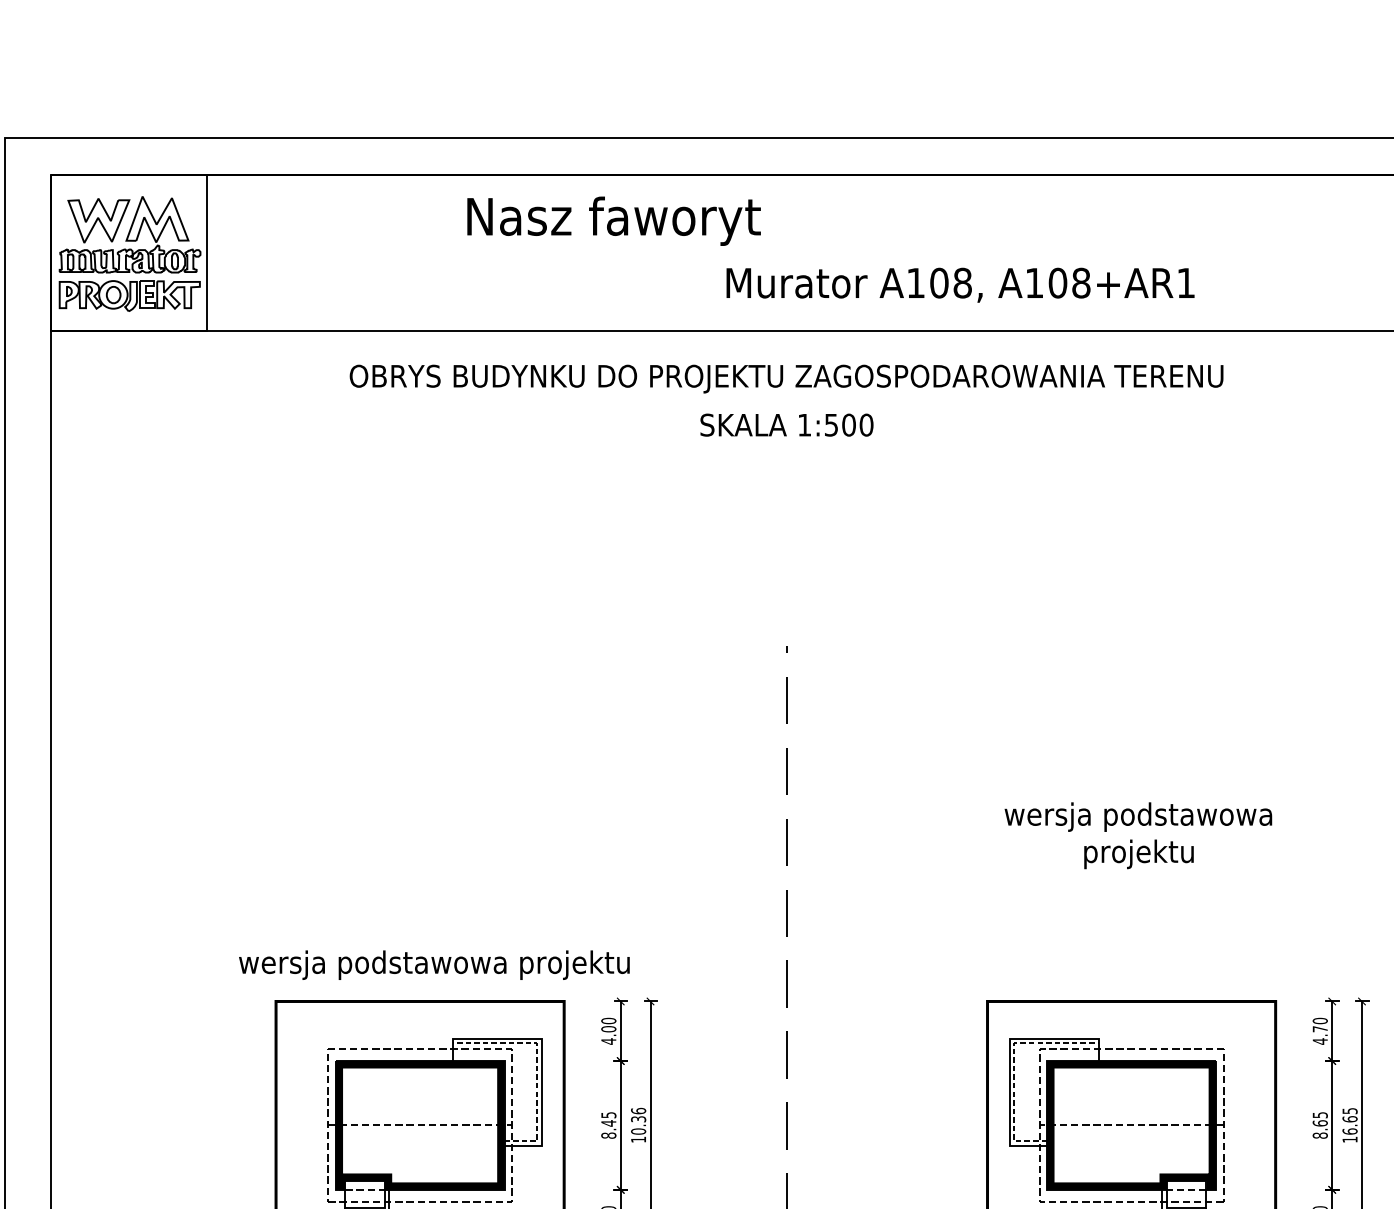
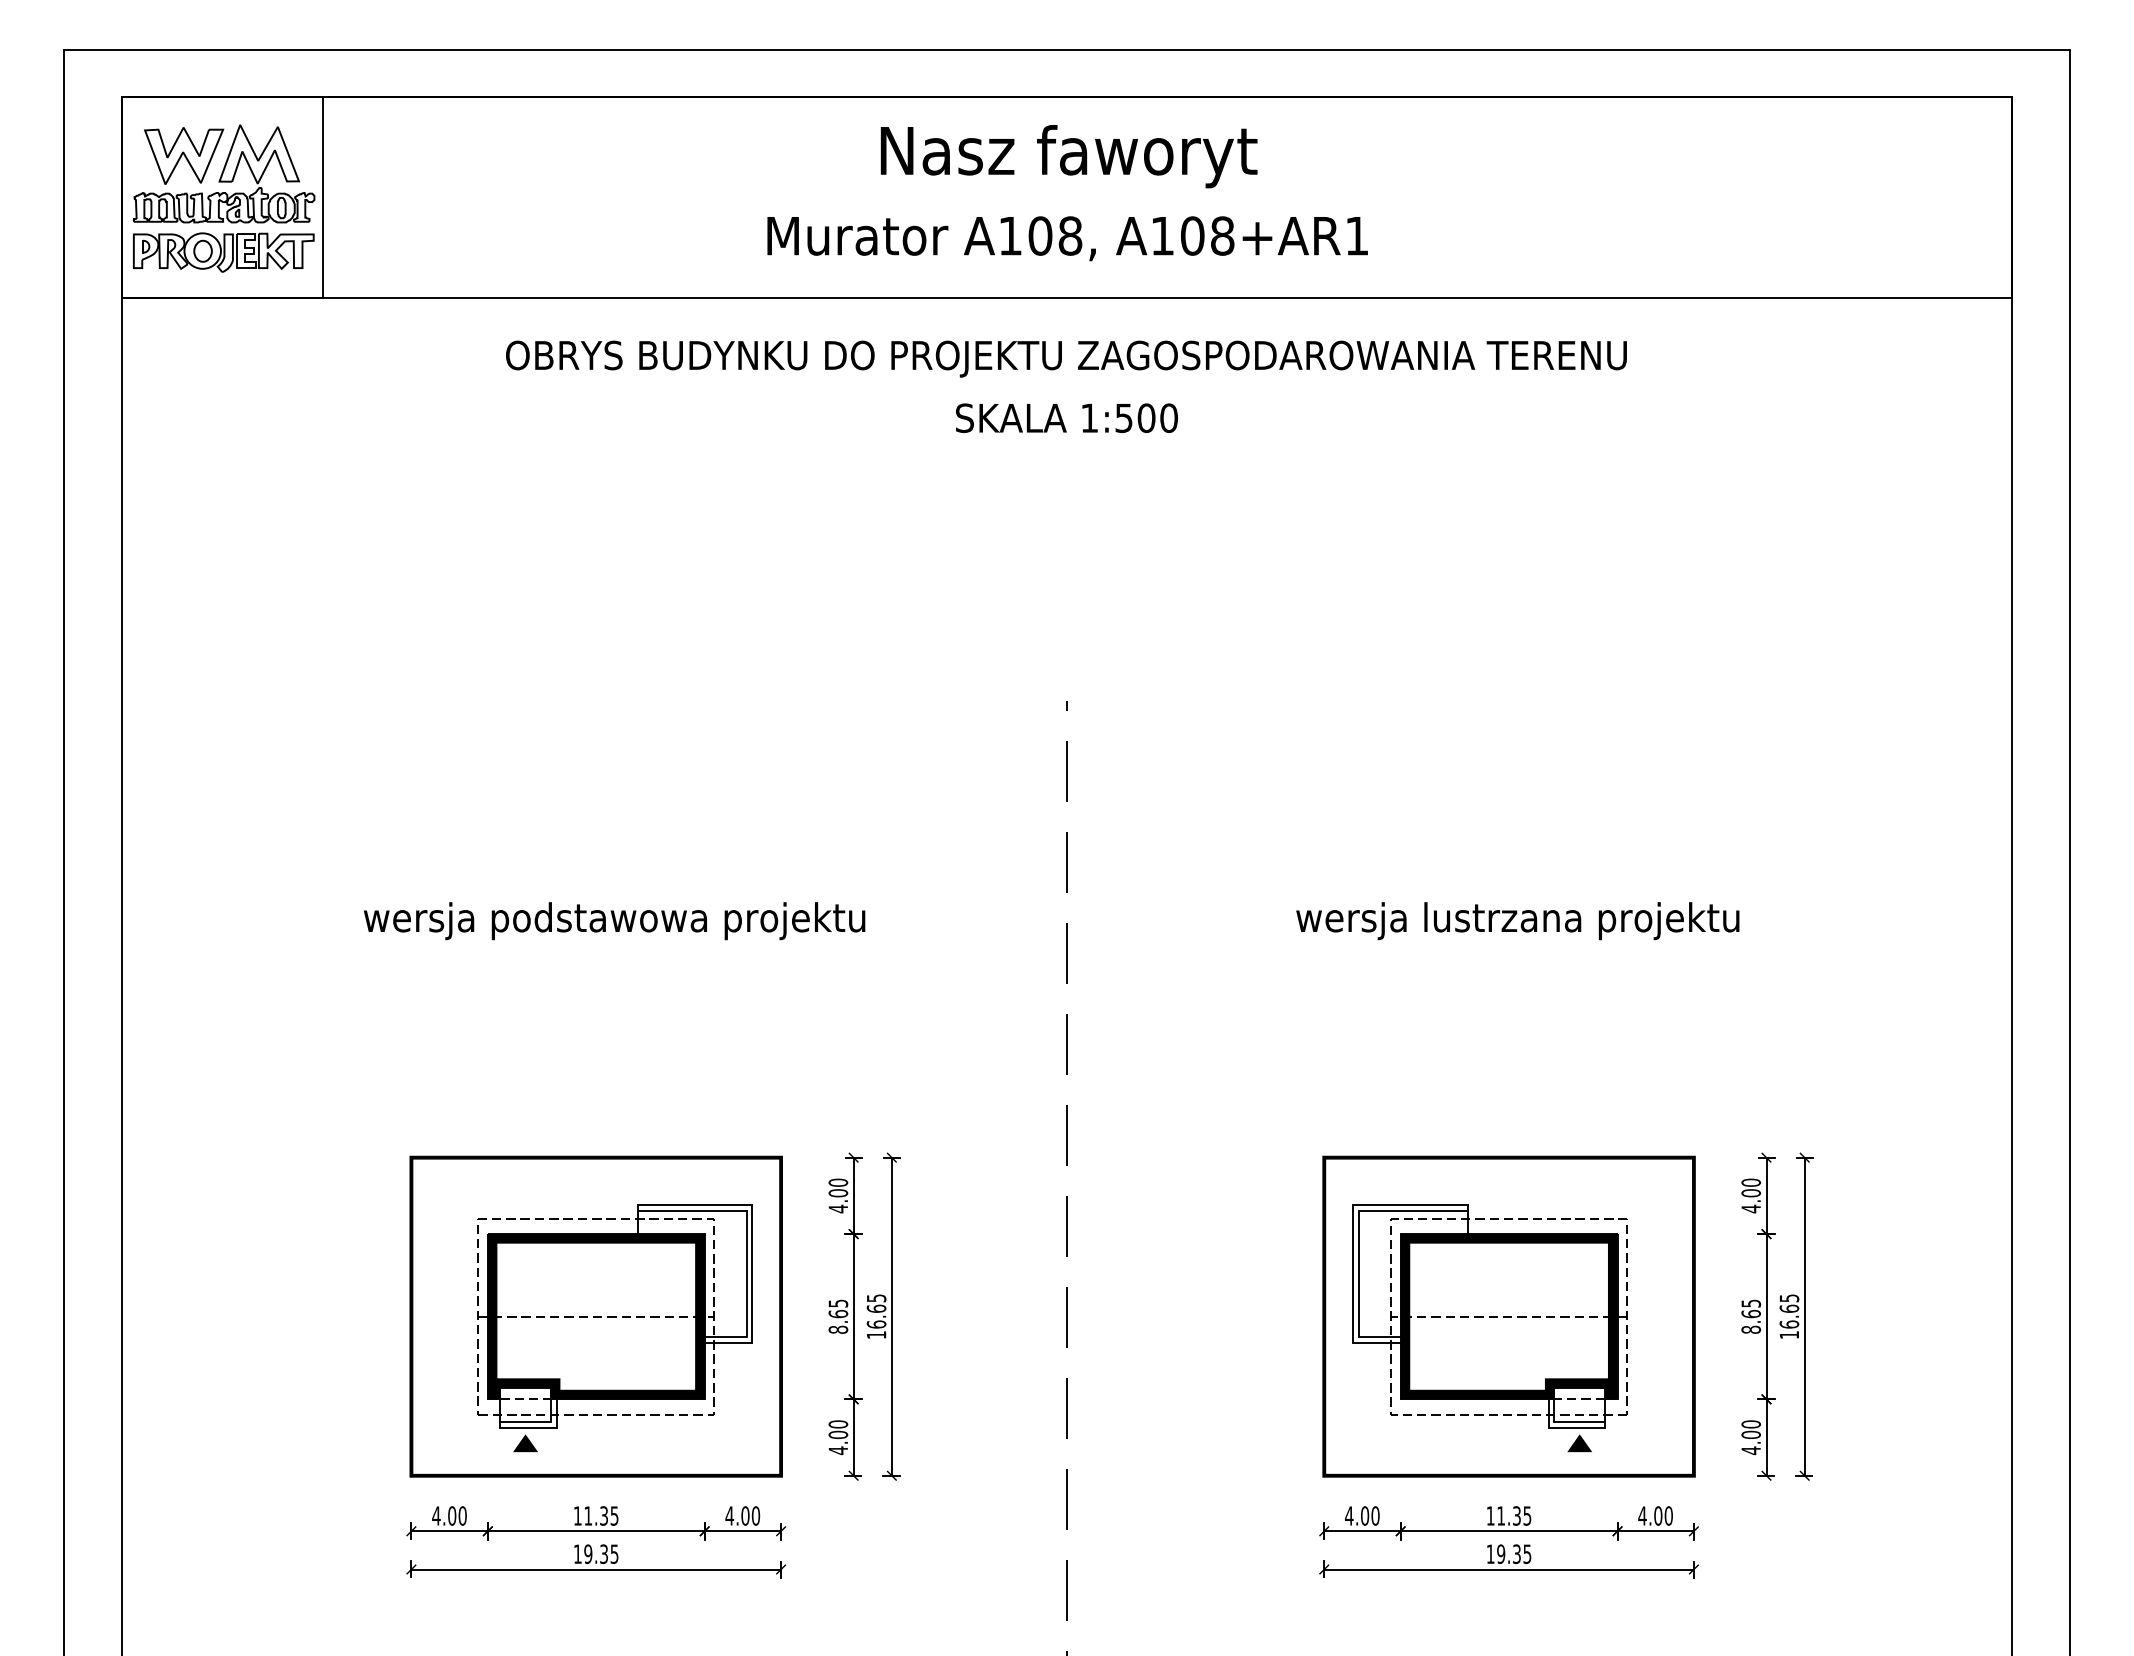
text: (613, 221) -> (1068, 156), moved
text: (960, 285) -> (1067, 238), moved
text: (1138, 835) -> (1517, 944), wersja podstawowa projektu -> wersja lustrzana projektu
text: (434, 965) -> (614, 921), moved
text: (1320, 1029) -> (1751, 1193), 4.70 -> 4.00
line: (537, 1066) -> (746, 1240), dashed -> solid
line: (1014, 1066) -> (1358, 1240), dashed -> solid
text: (638, 1121) -> (876, 1311), 10.36 -> 16.65
text: (608, 1122) -> (838, 1313), 8.45 -> 8.65

